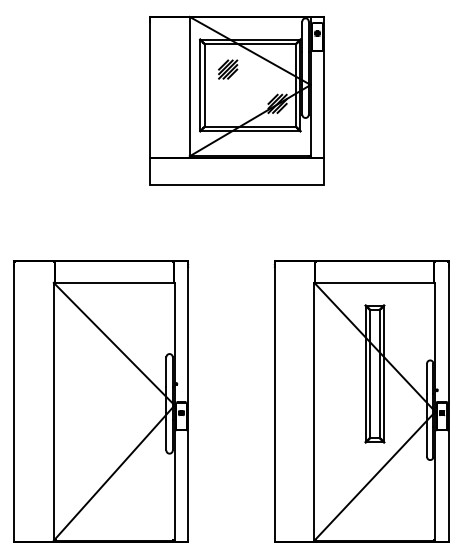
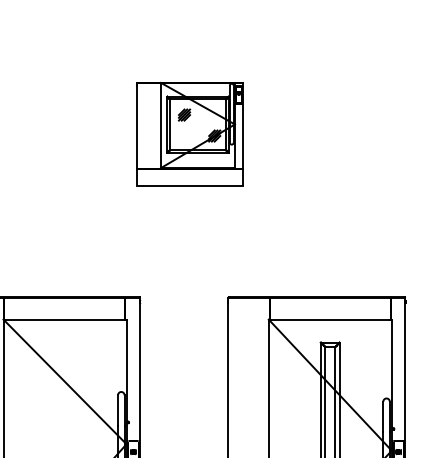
part: (236, 100) -> (189, 133), size x0.6

